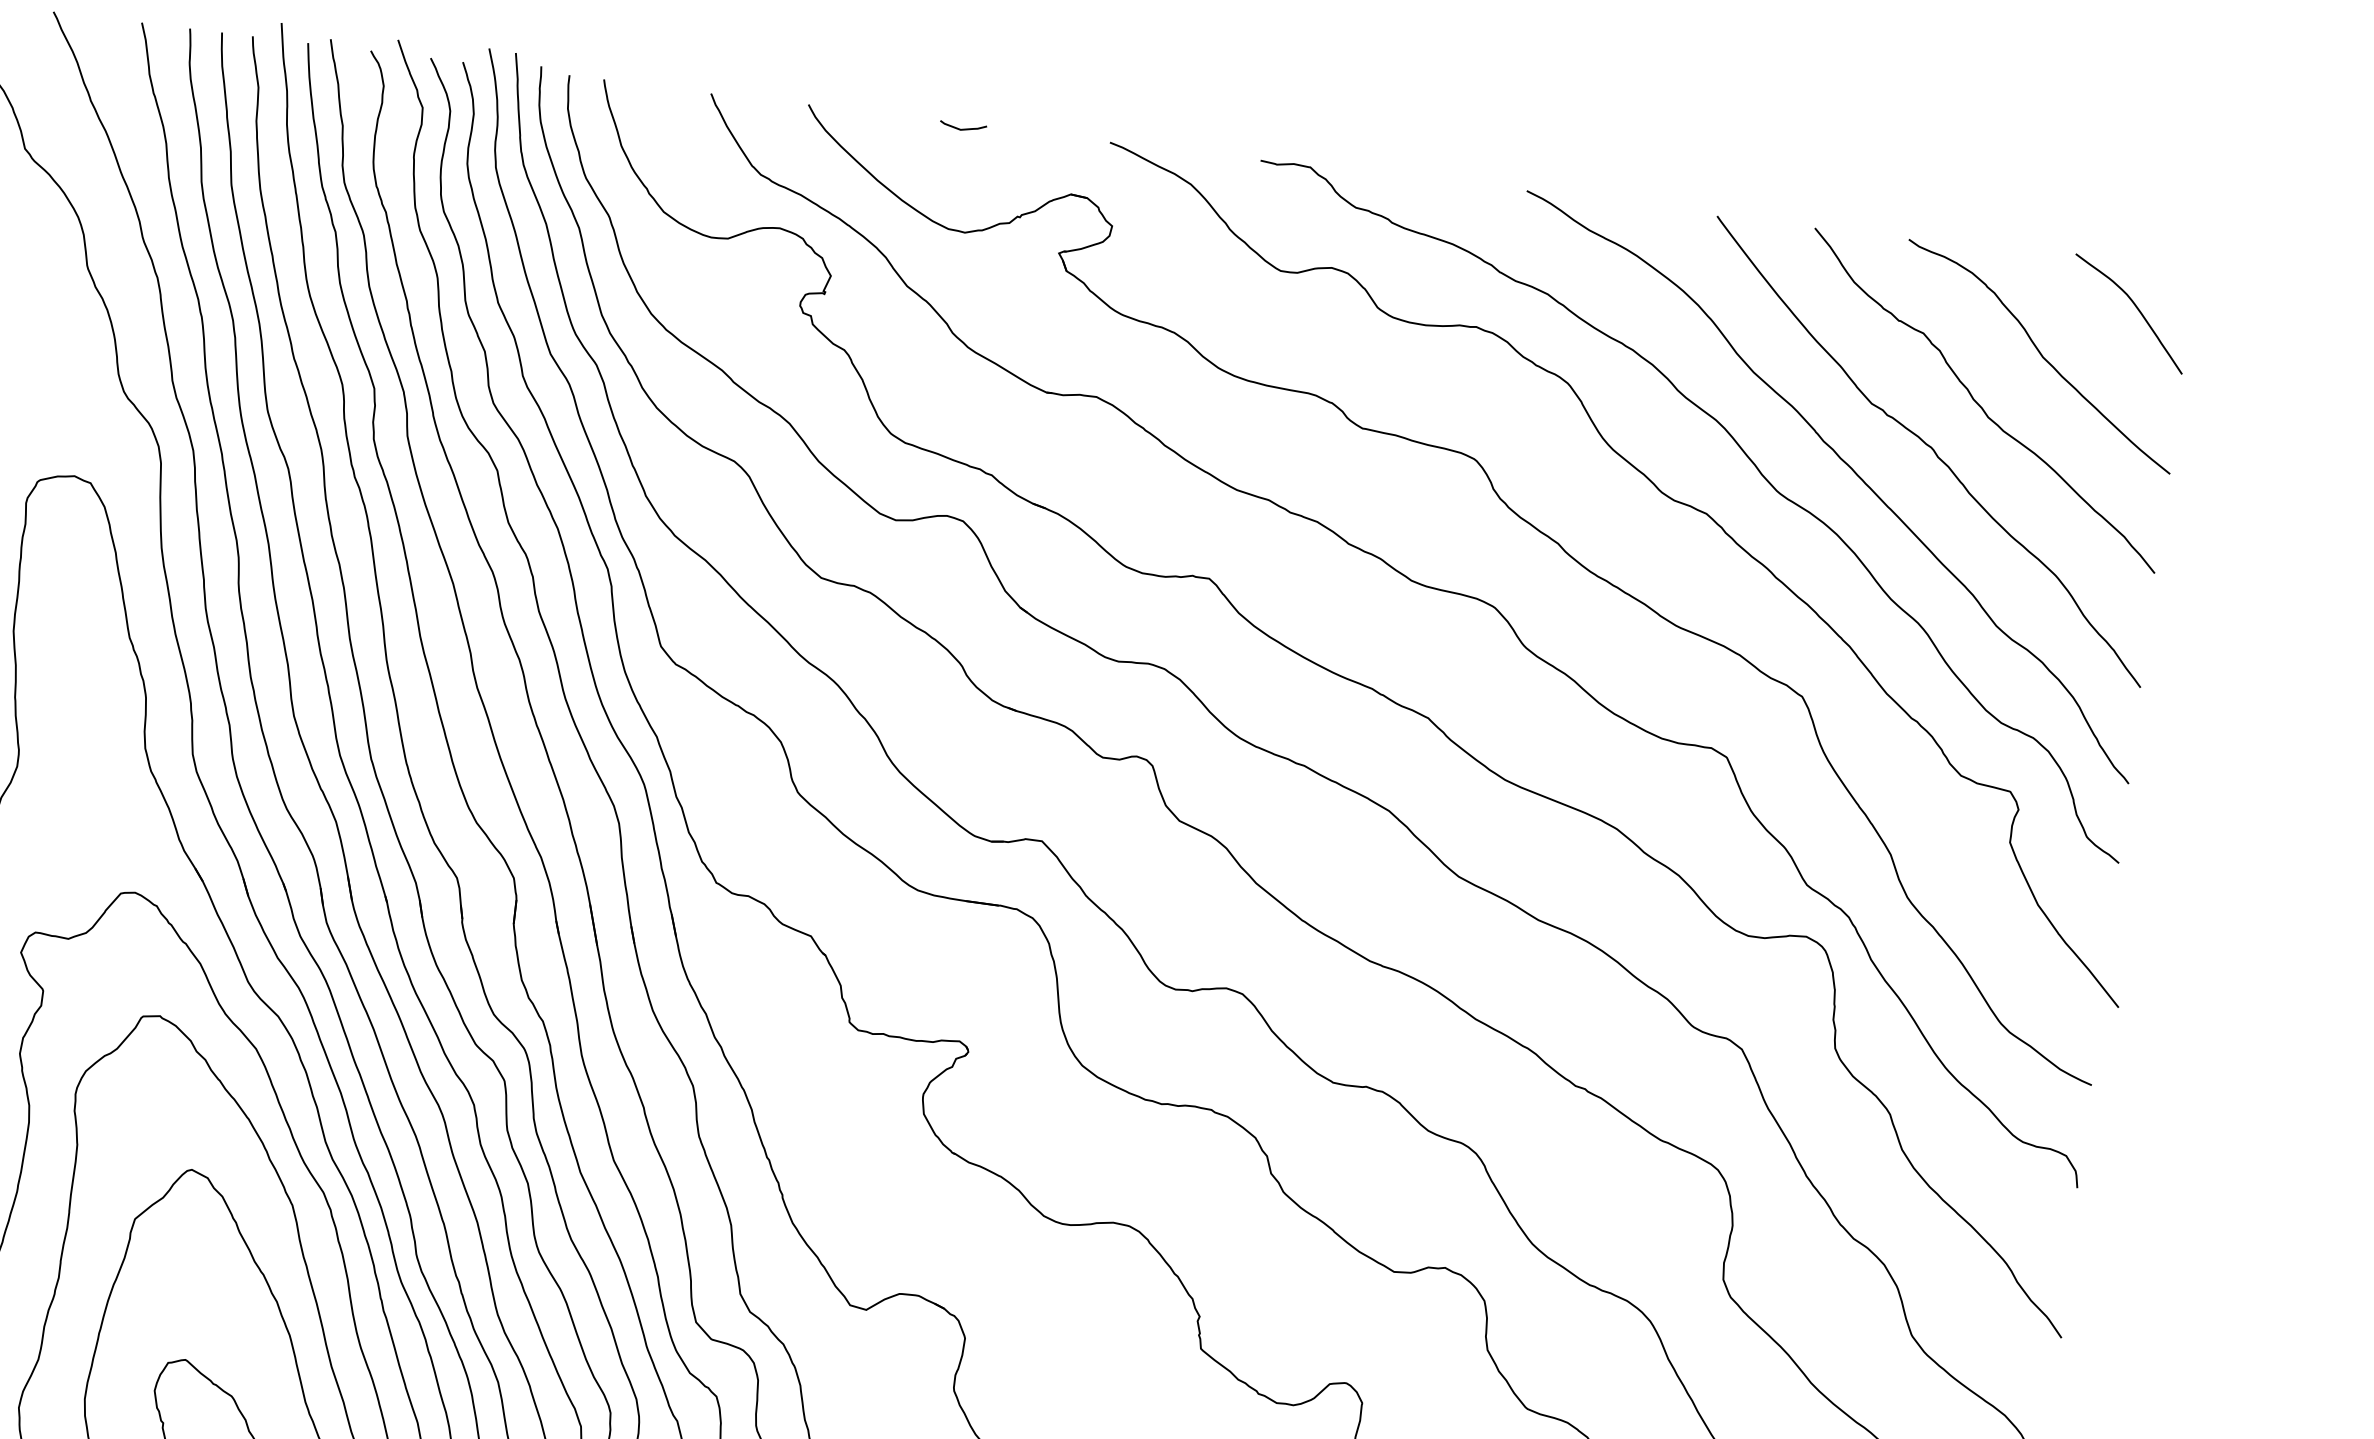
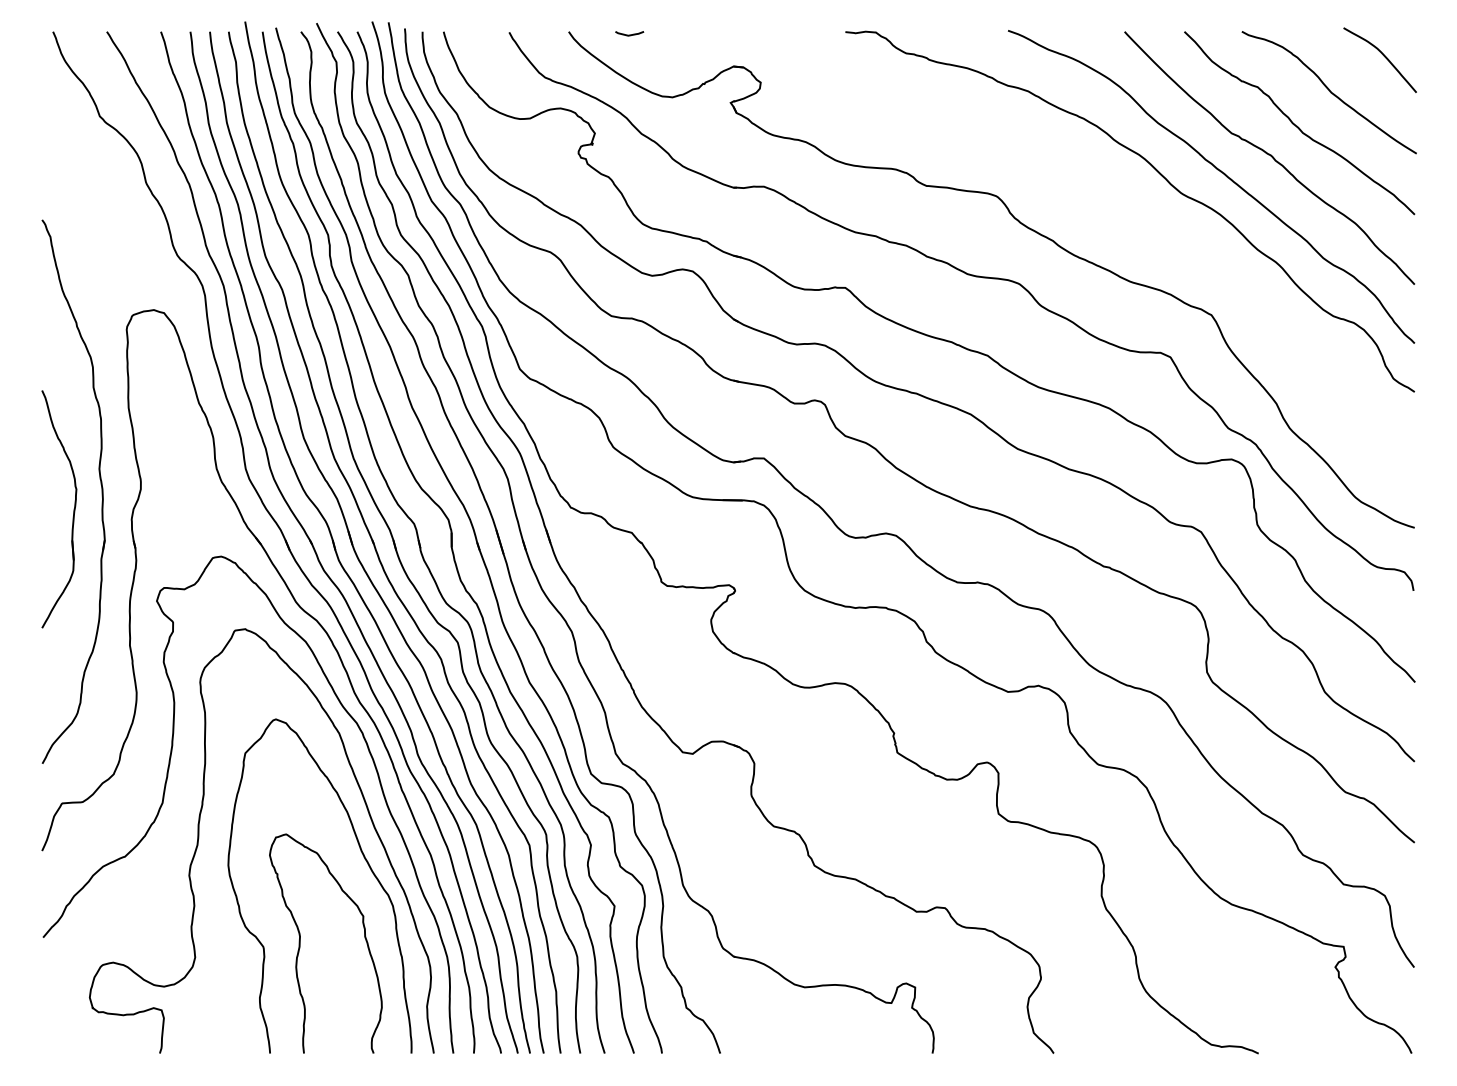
curve: (962, 128) -> (629, 34), moved
curve: (1667, 498) -> (1115, 205), removed

